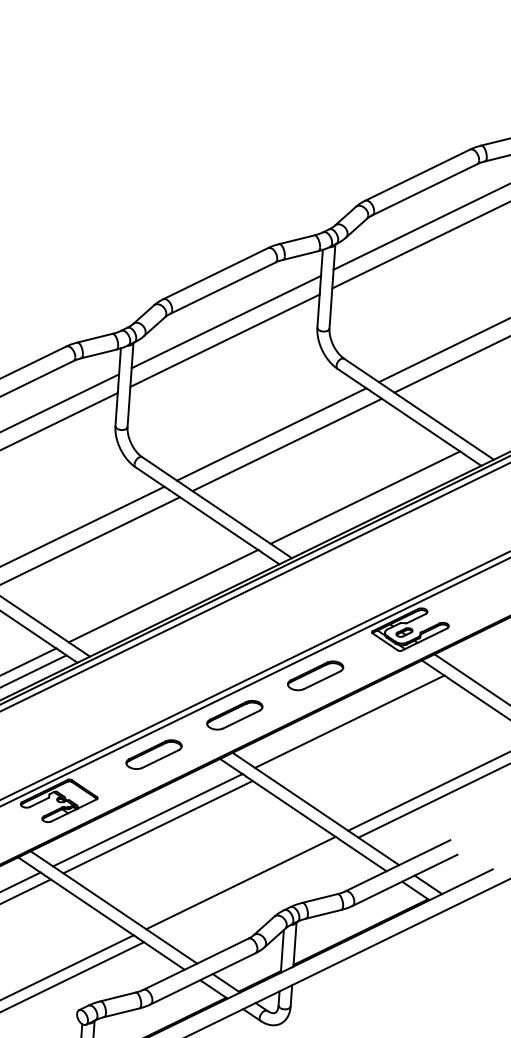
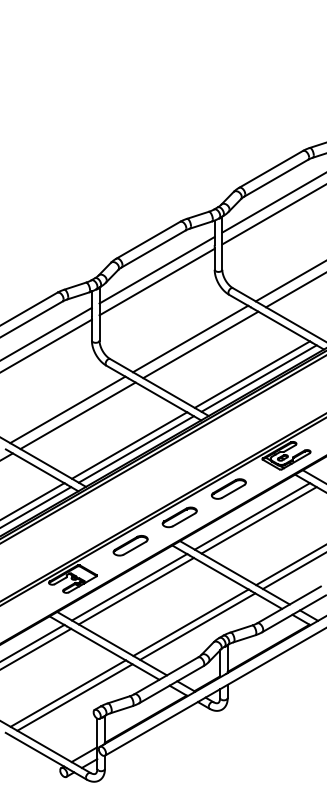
line: (374, 504) -> (258, 378), added
line: (172, 603) -> (135, 449), added
line: (358, 728) -> (258, 520), added
line: (250, 889) -> (197, 626), added

